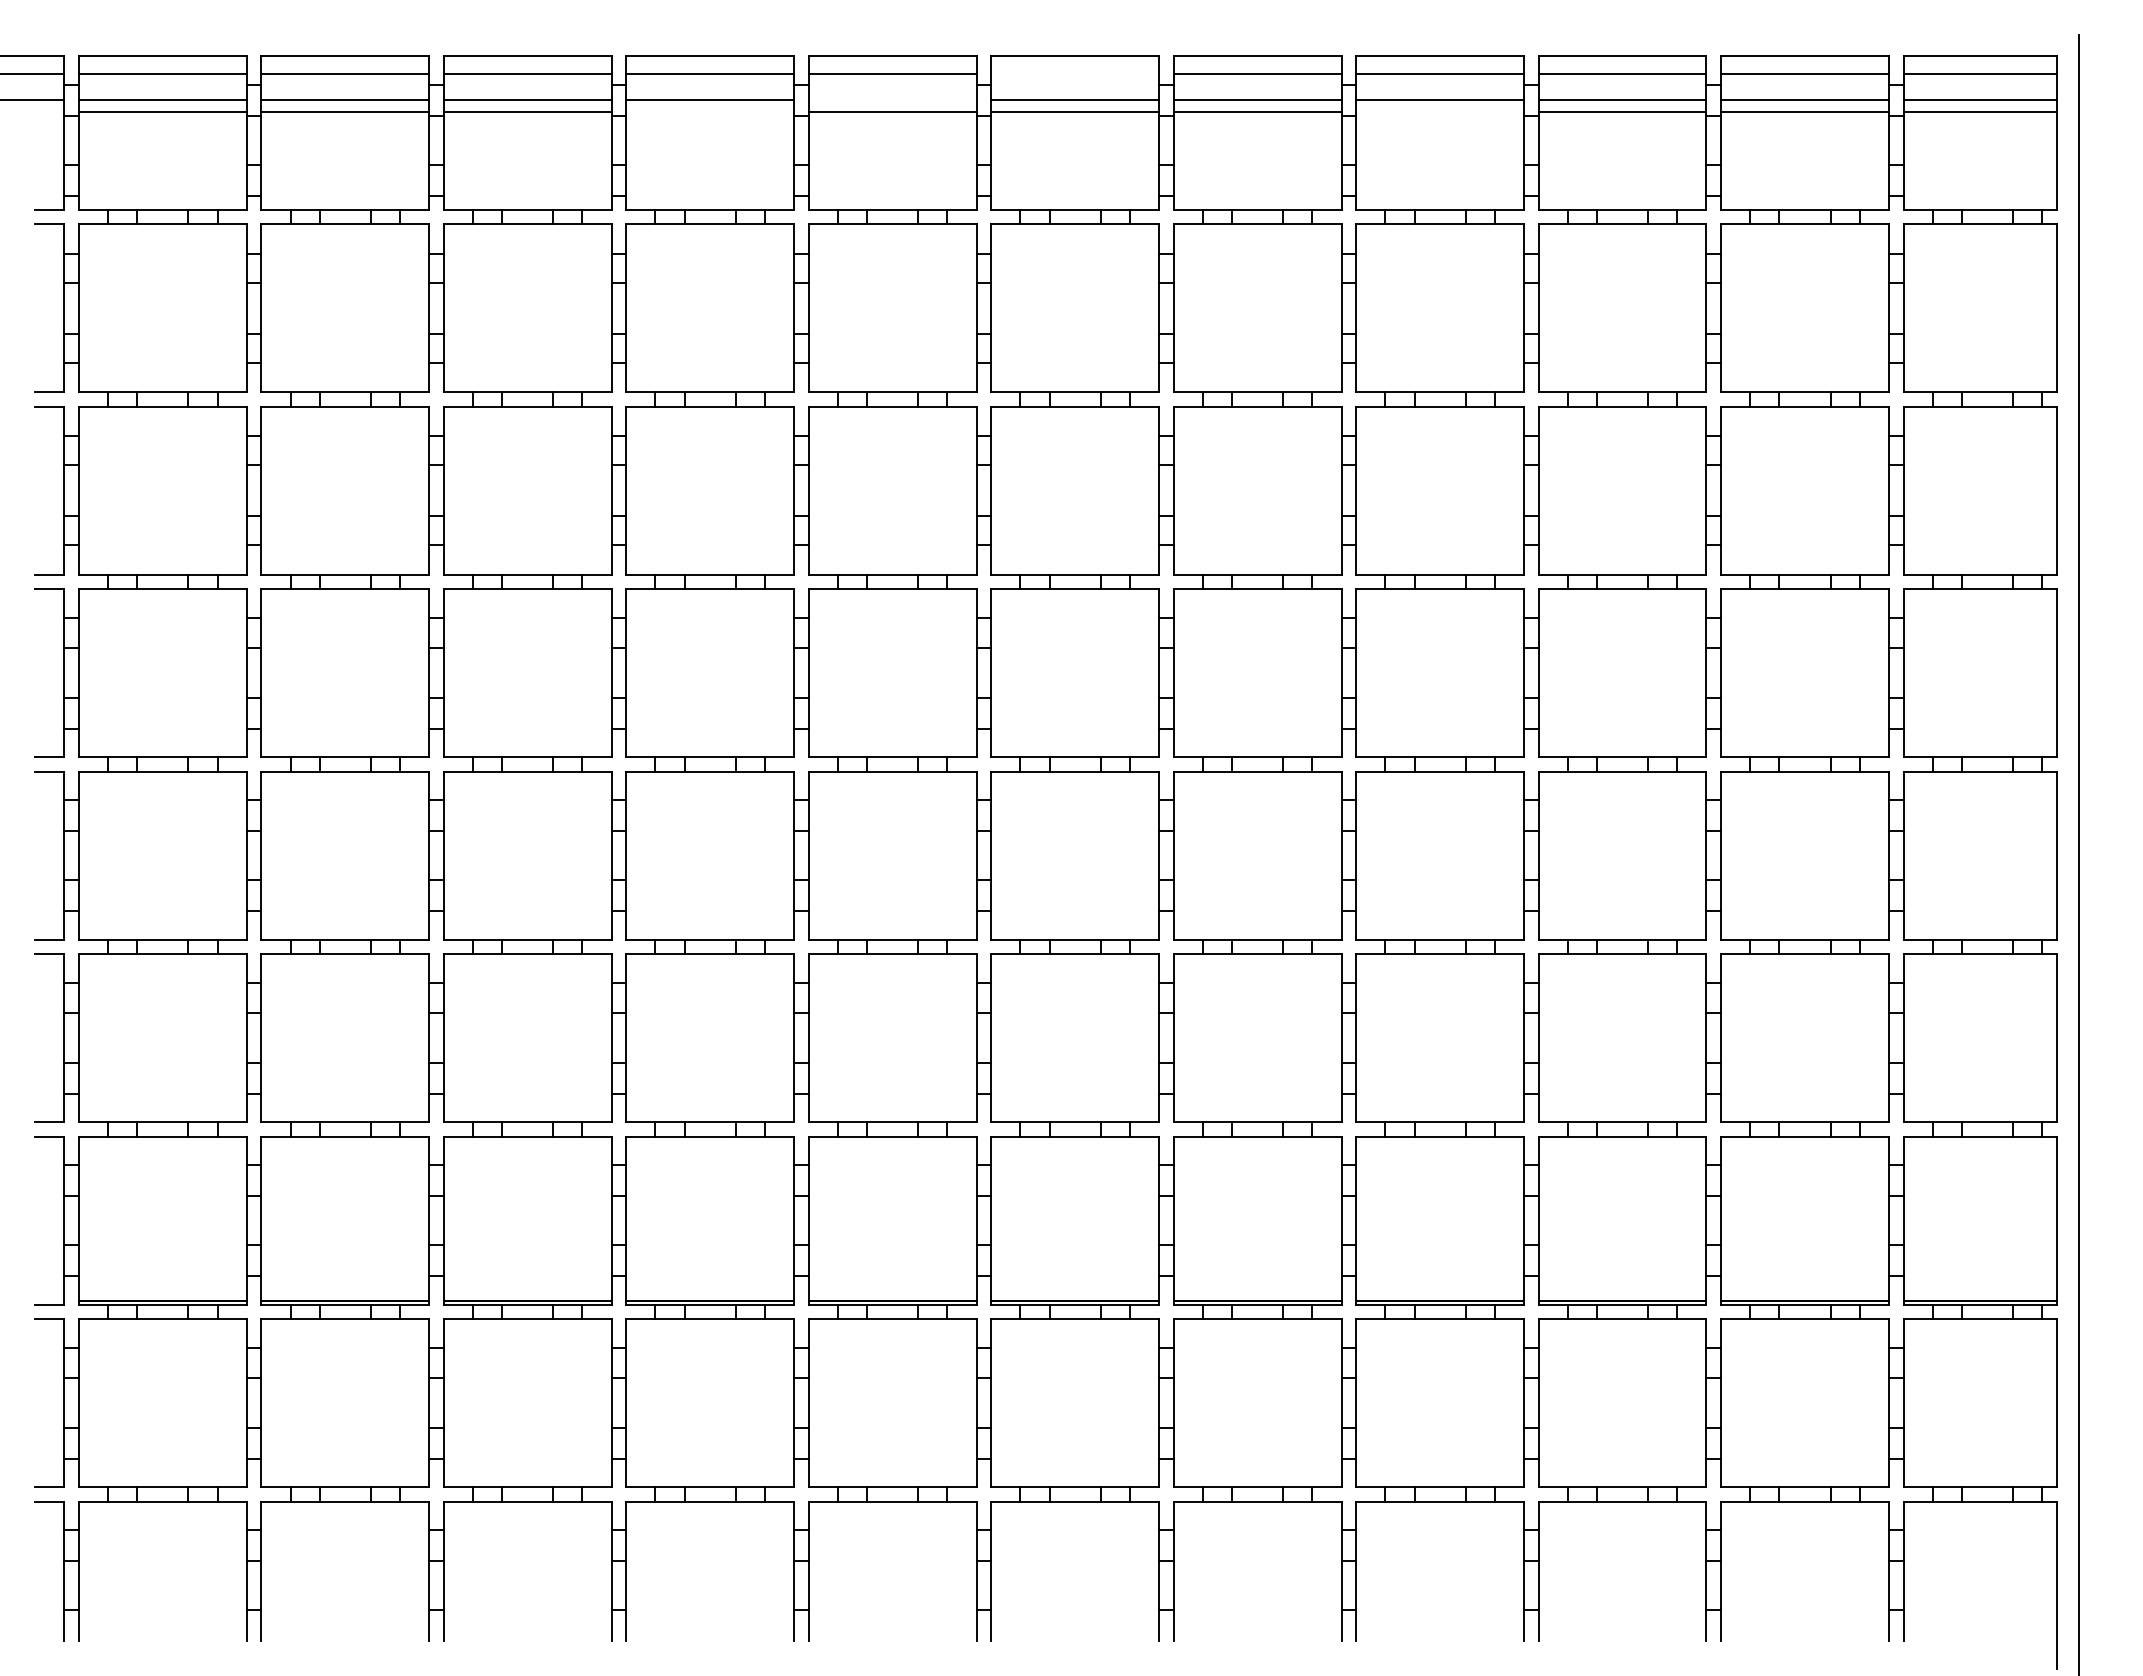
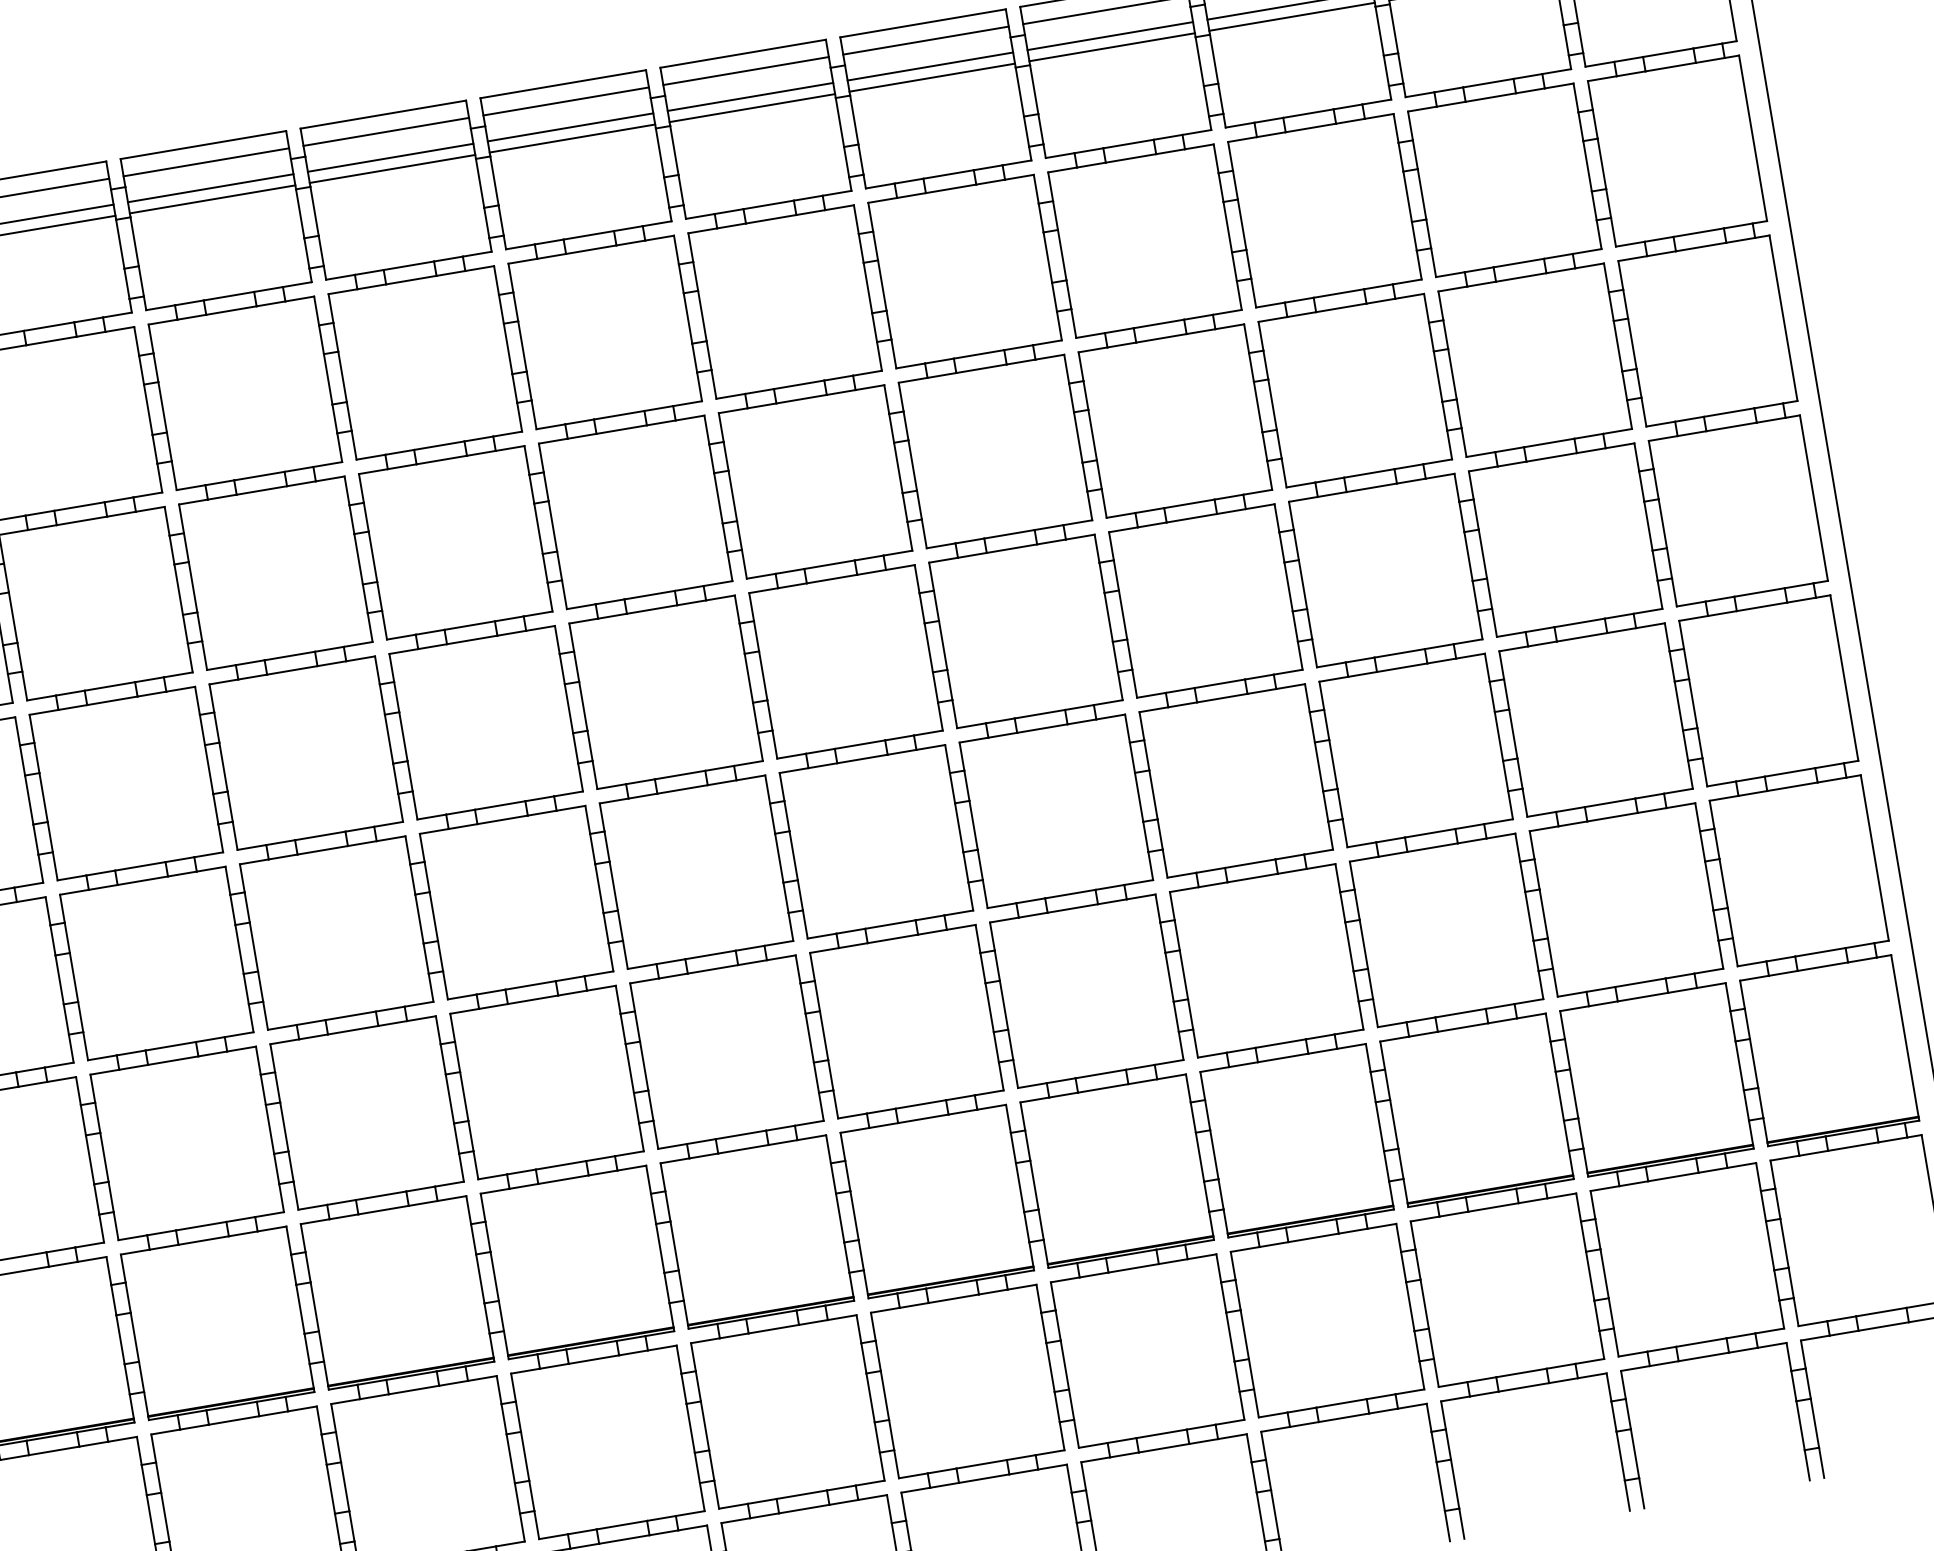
line: (1075, 74) -> (746, 71), added
line: (892, 100) -> (570, 127), added
line: (710, 111) -> (392, 168), added
line: (1440, 111) -> (1112, 47), added

